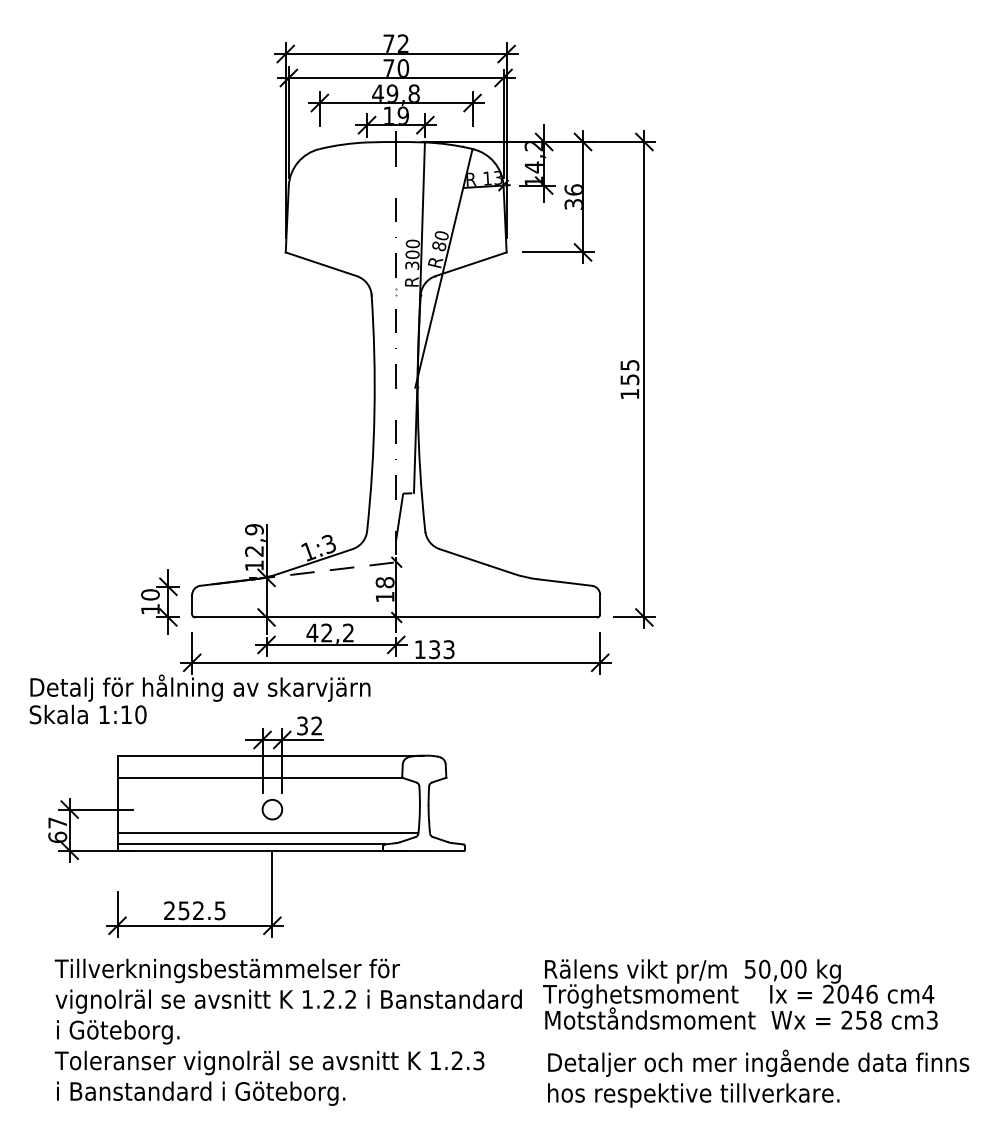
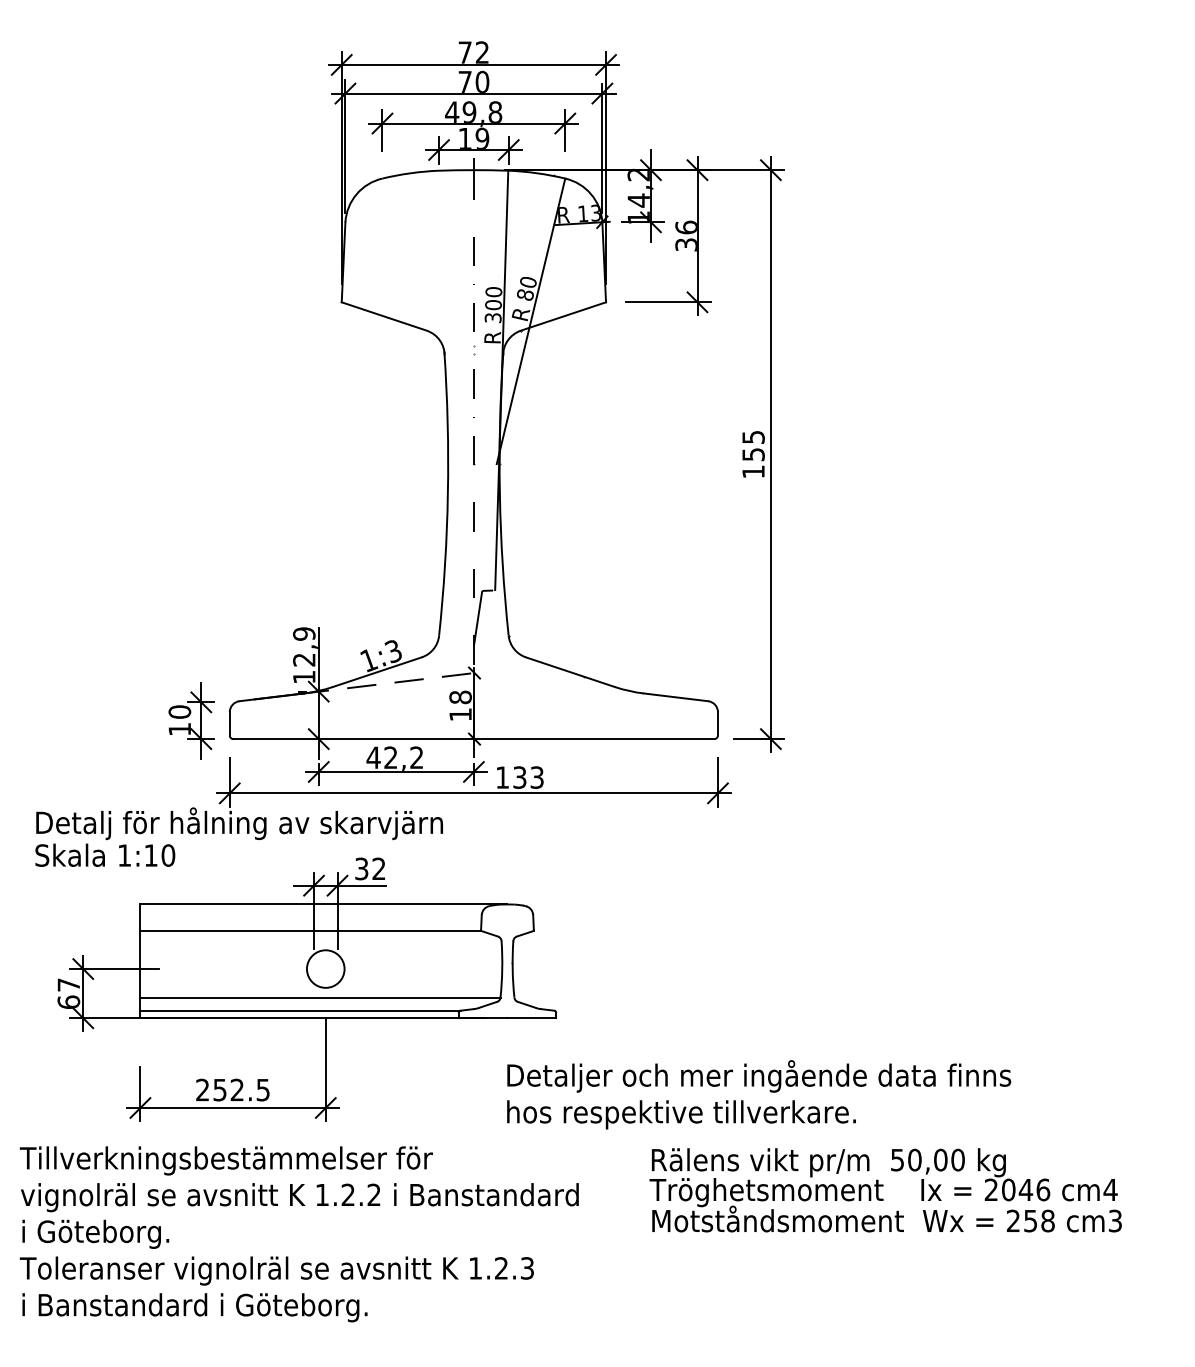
circle: (272, 809) -> (325, 968), size x1.6
text: (287, 1031) -> (298, 1233), moved
text: (758, 1078) -> (759, 1094), moved

